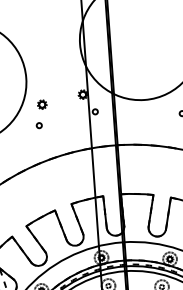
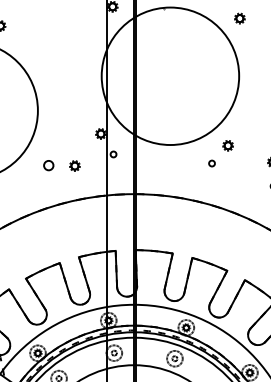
part: (41, 104) -> (74, 165), moved
circle: (39, 125) -> (48, 165), size x1.6

